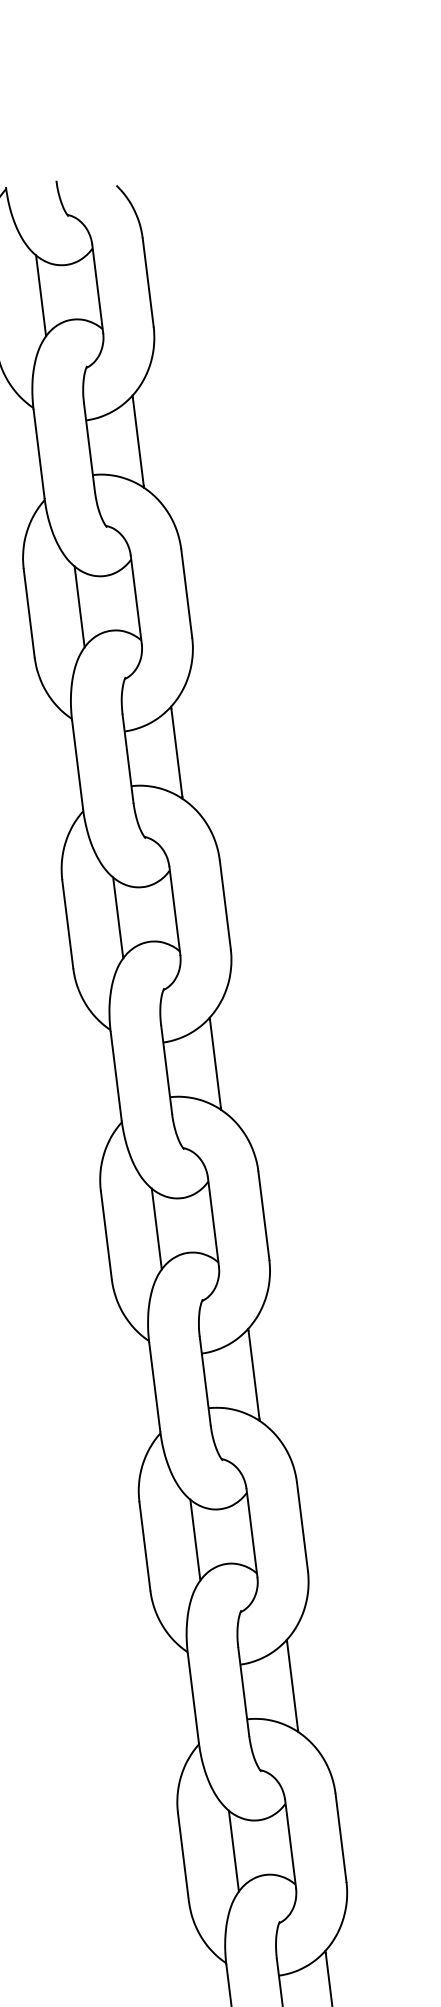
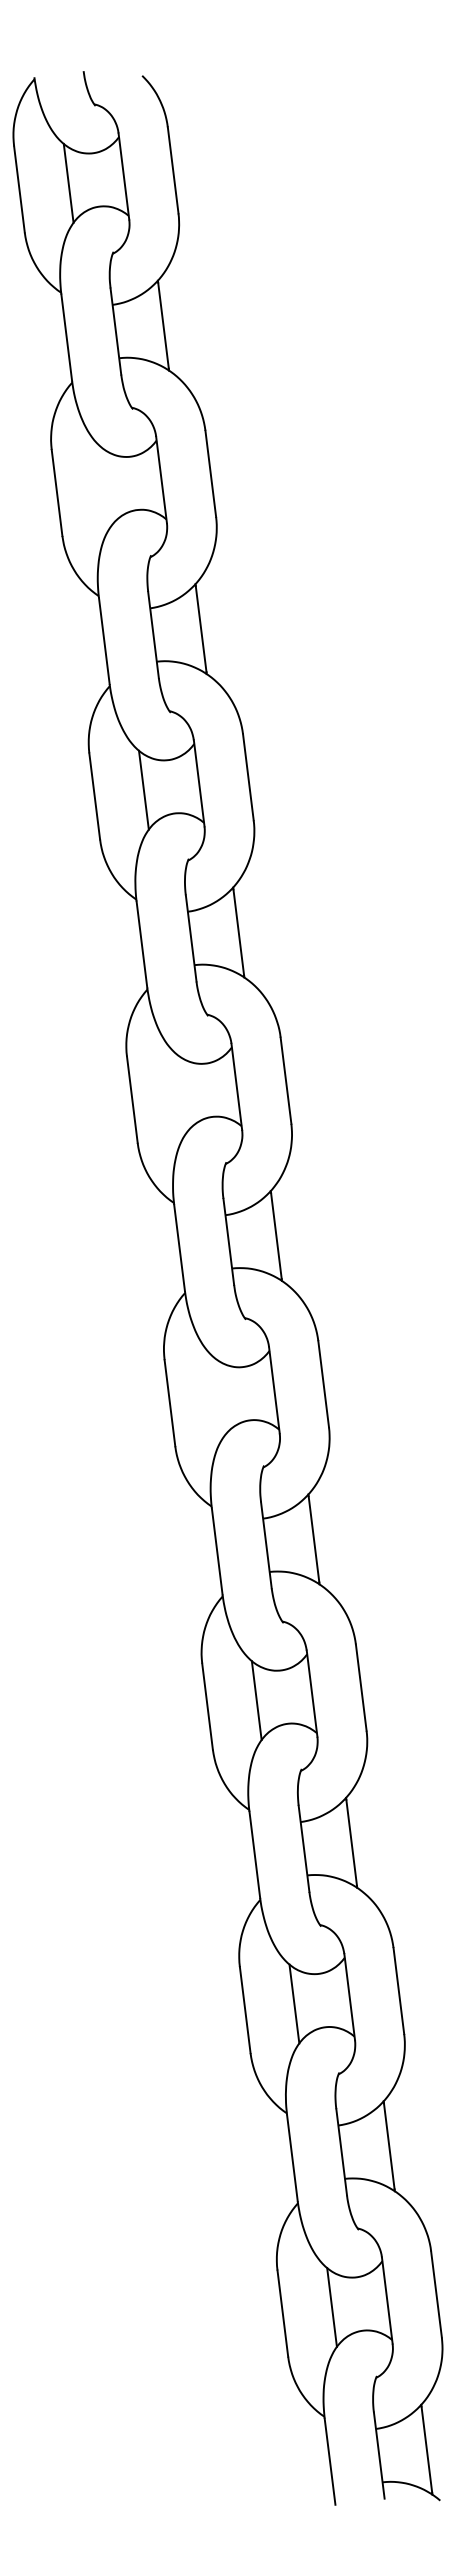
line: (79, 606) -> (106, 486), removed
line: (156, 1228) -> (181, 1093), removed
line: (195, 1539) -> (219, 1396), removed

